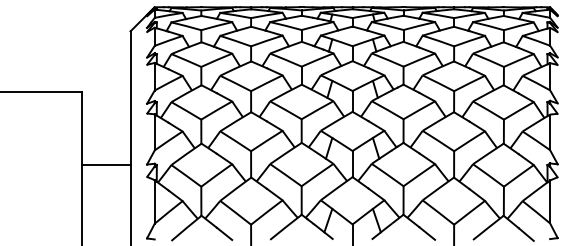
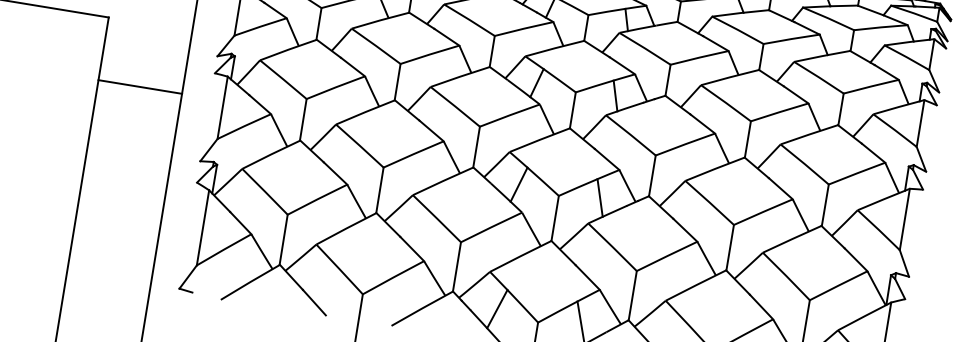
line: (106, 165) -> (140, 87), moved

